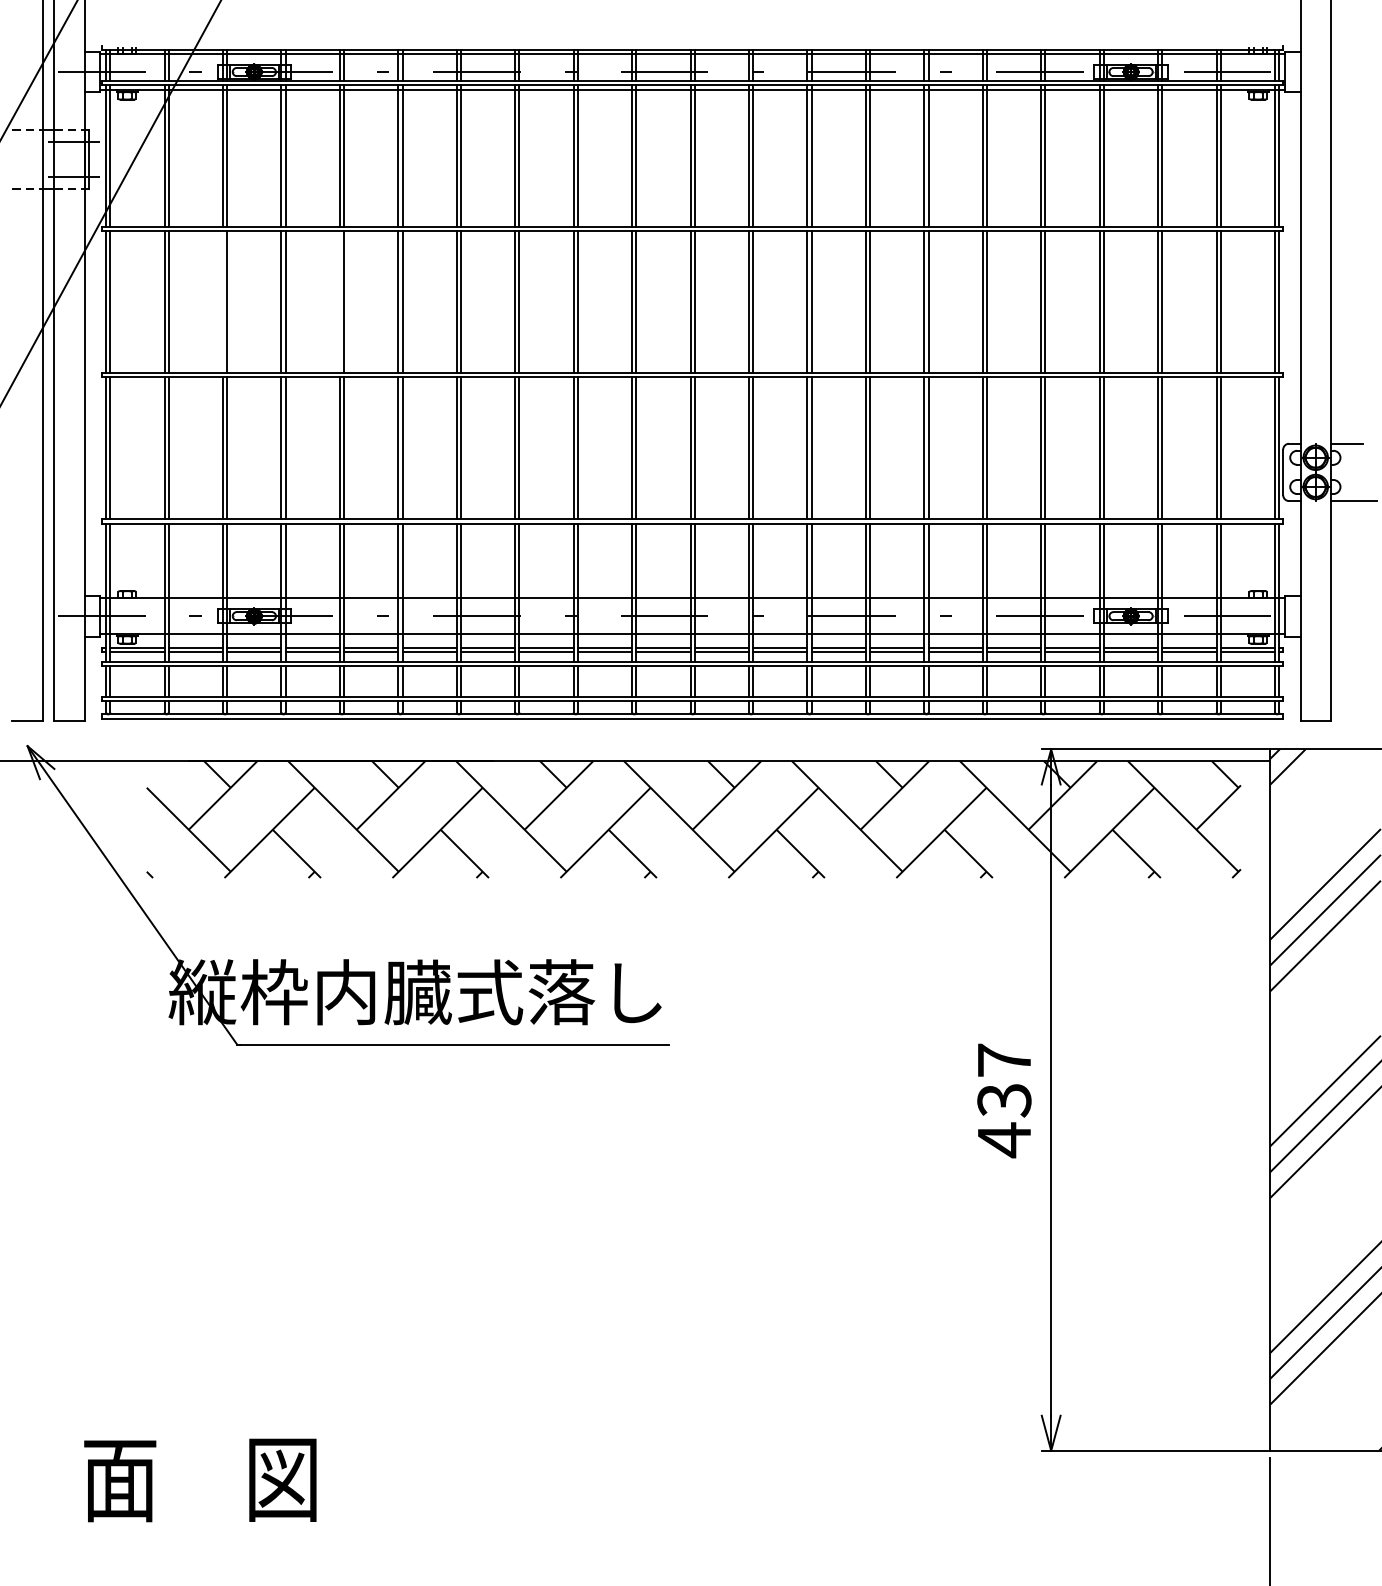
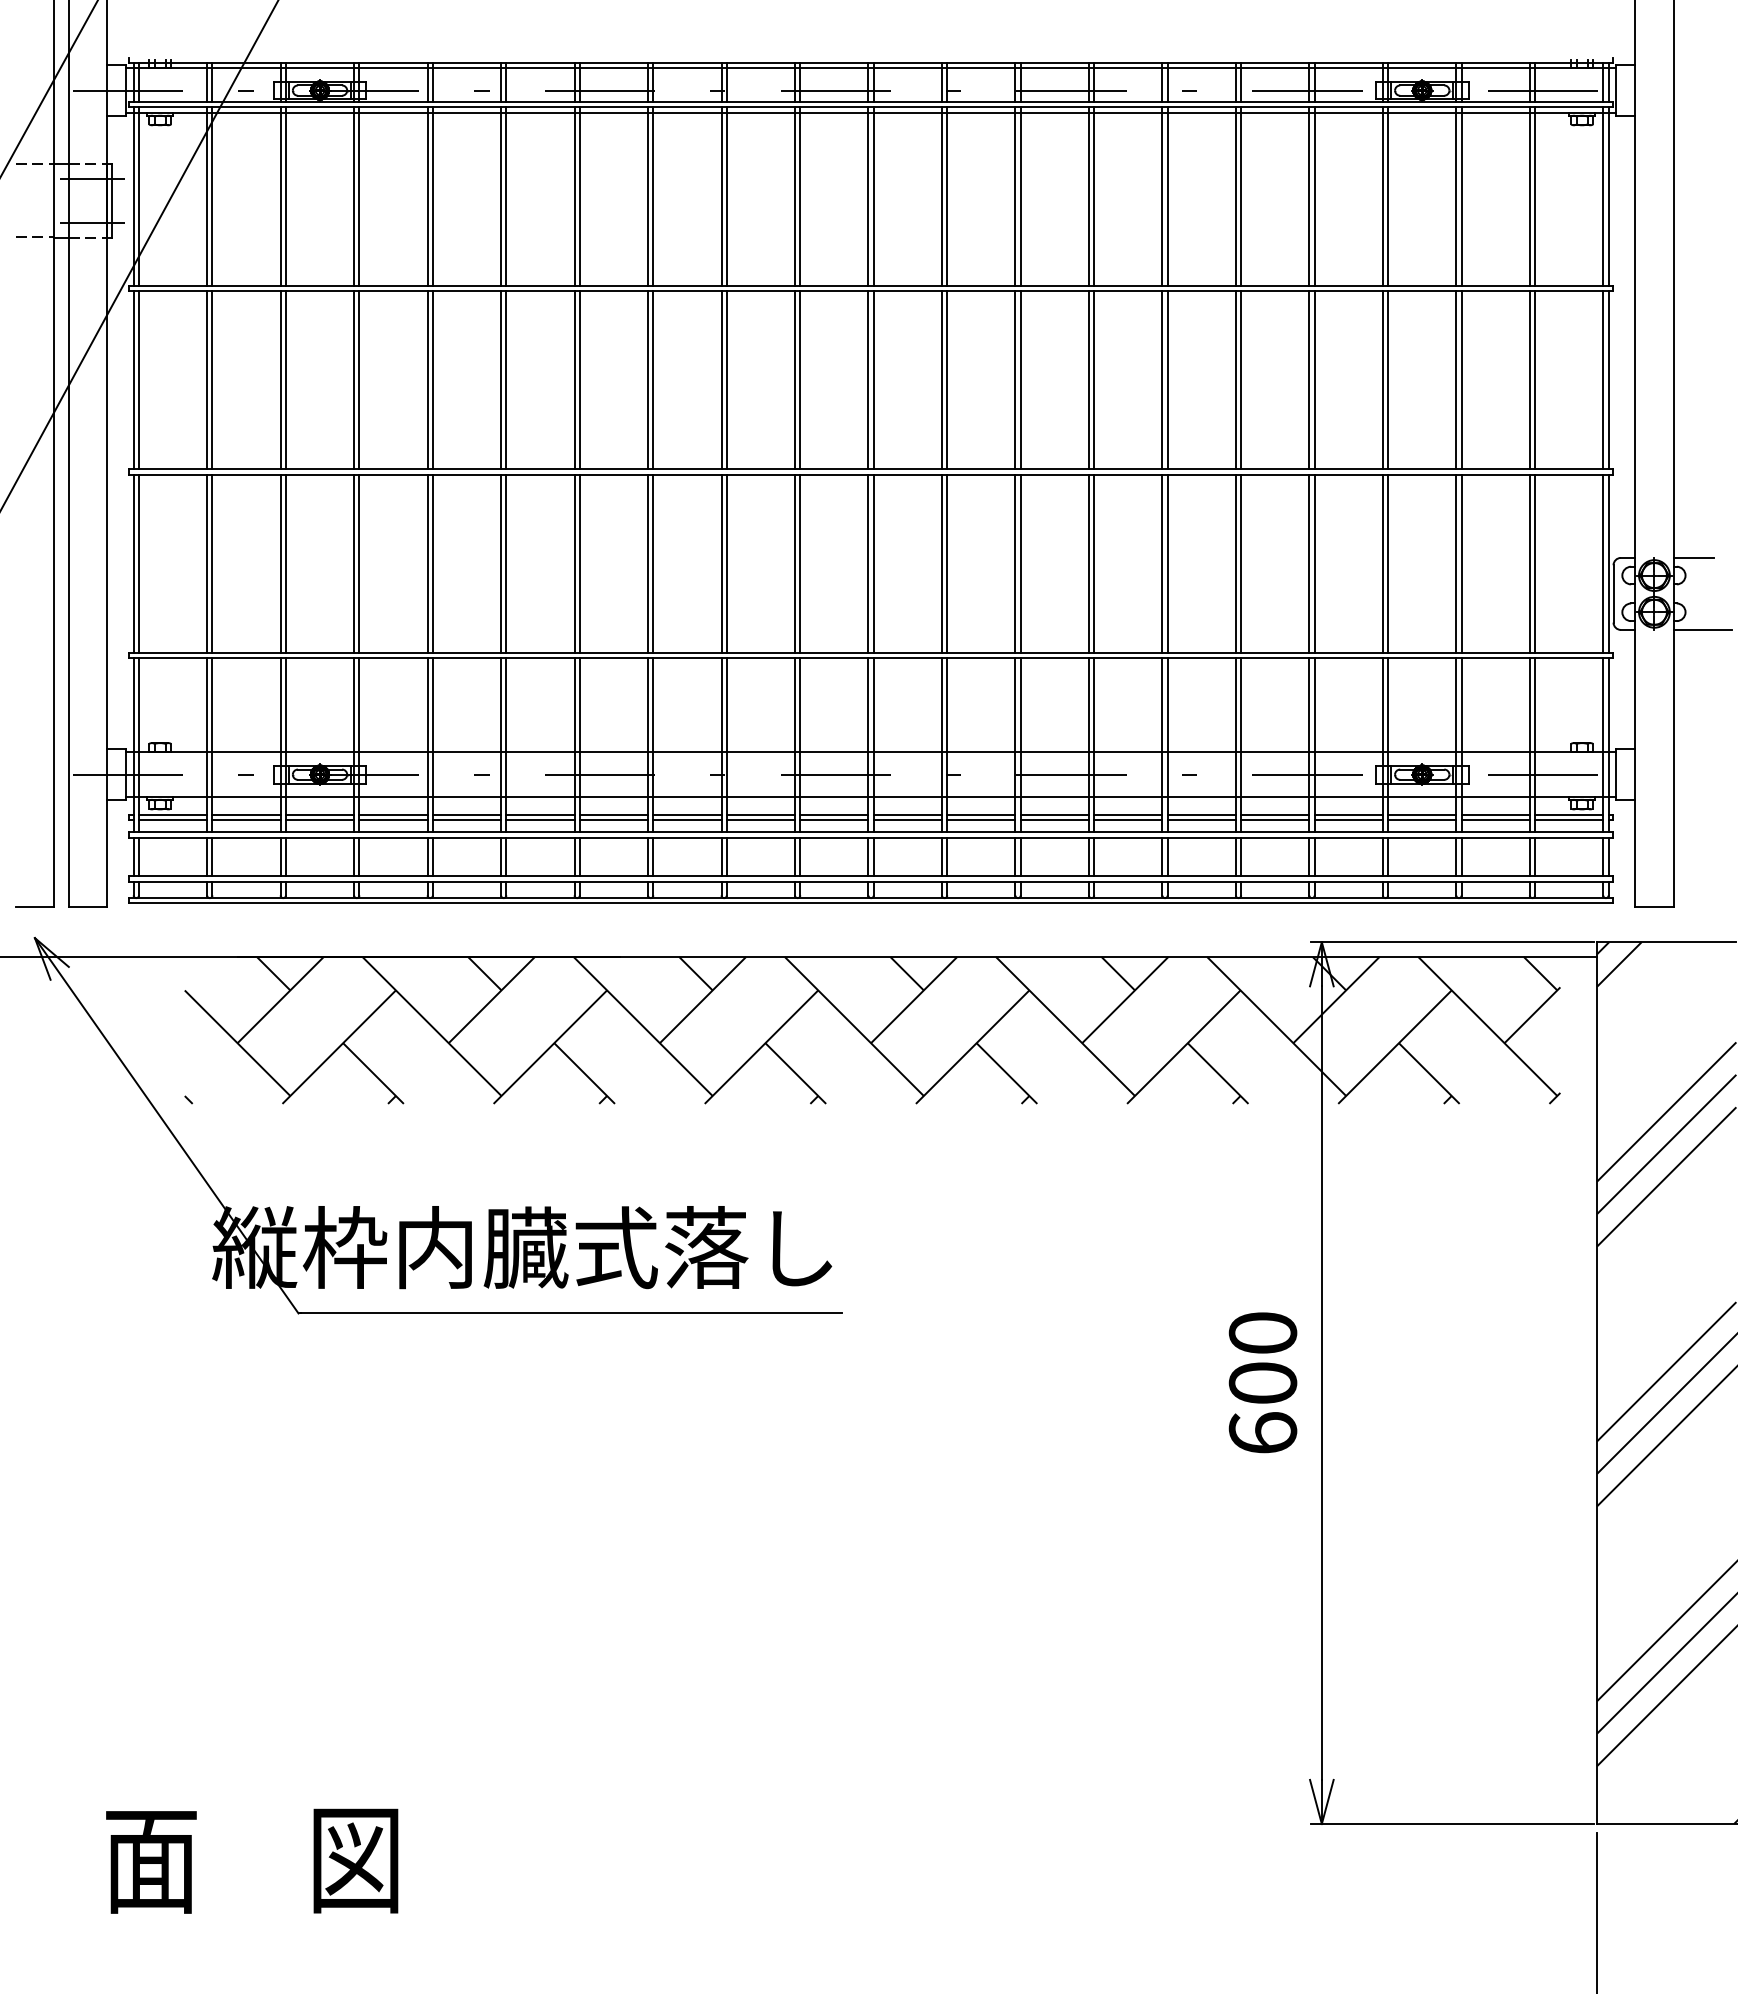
line: (222, 301) -> (280, 379), added
line: (339, 301) -> (427, 379), added
text: (1003, 1101) -> (1262, 1384), 437 -> 600

